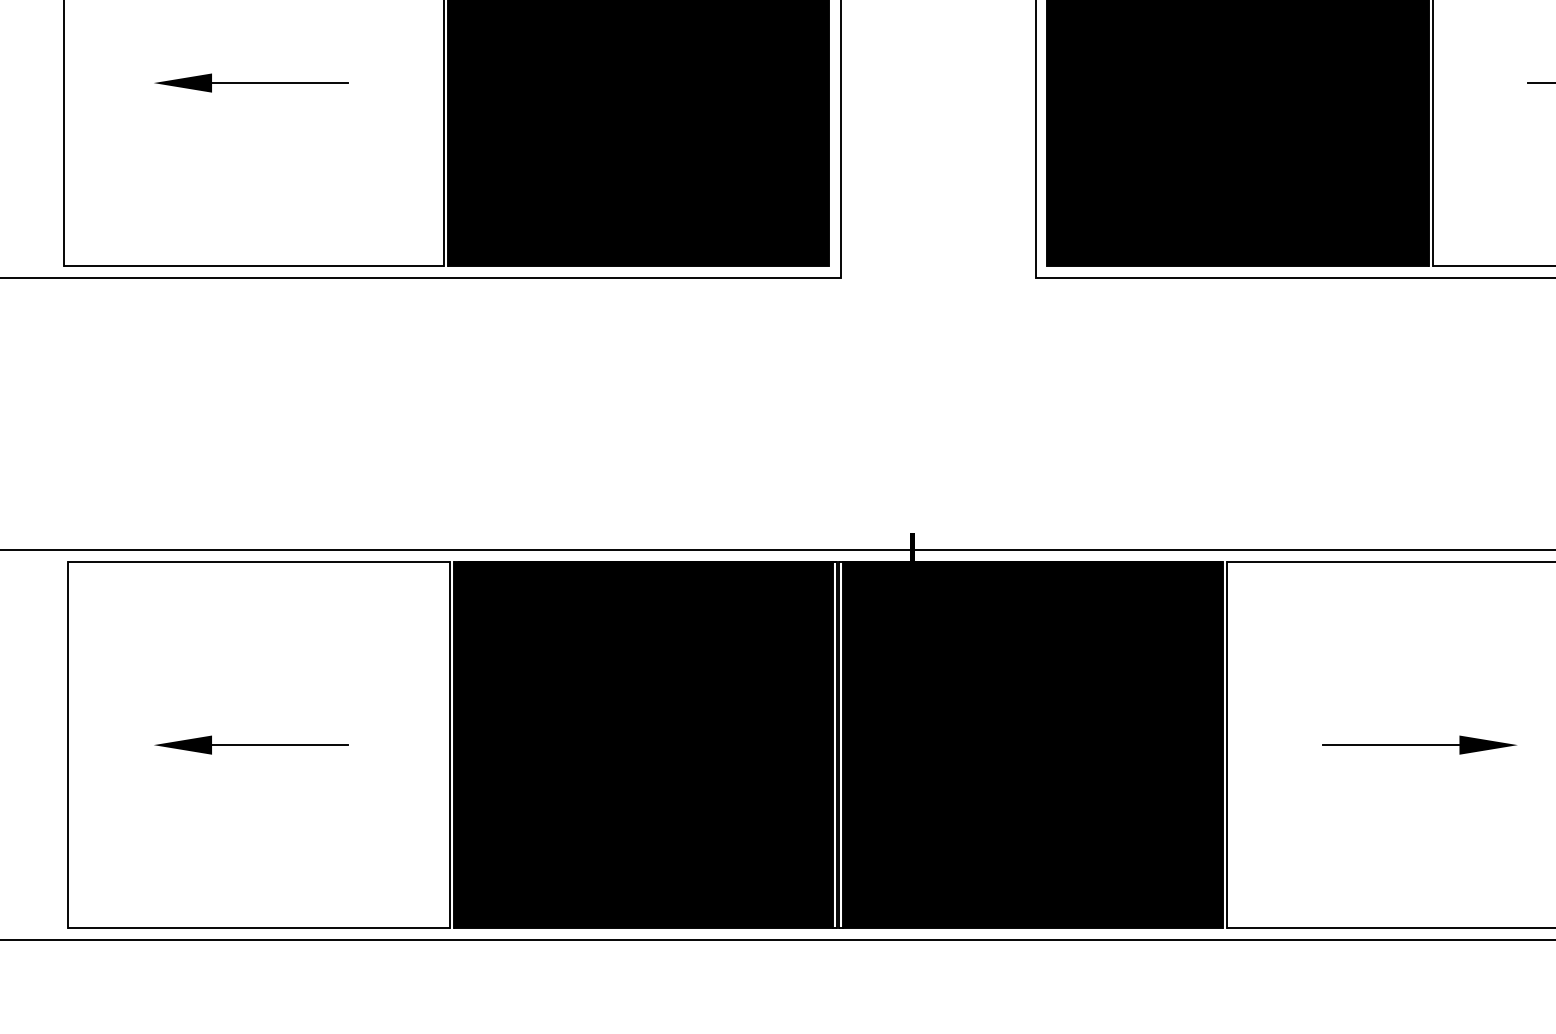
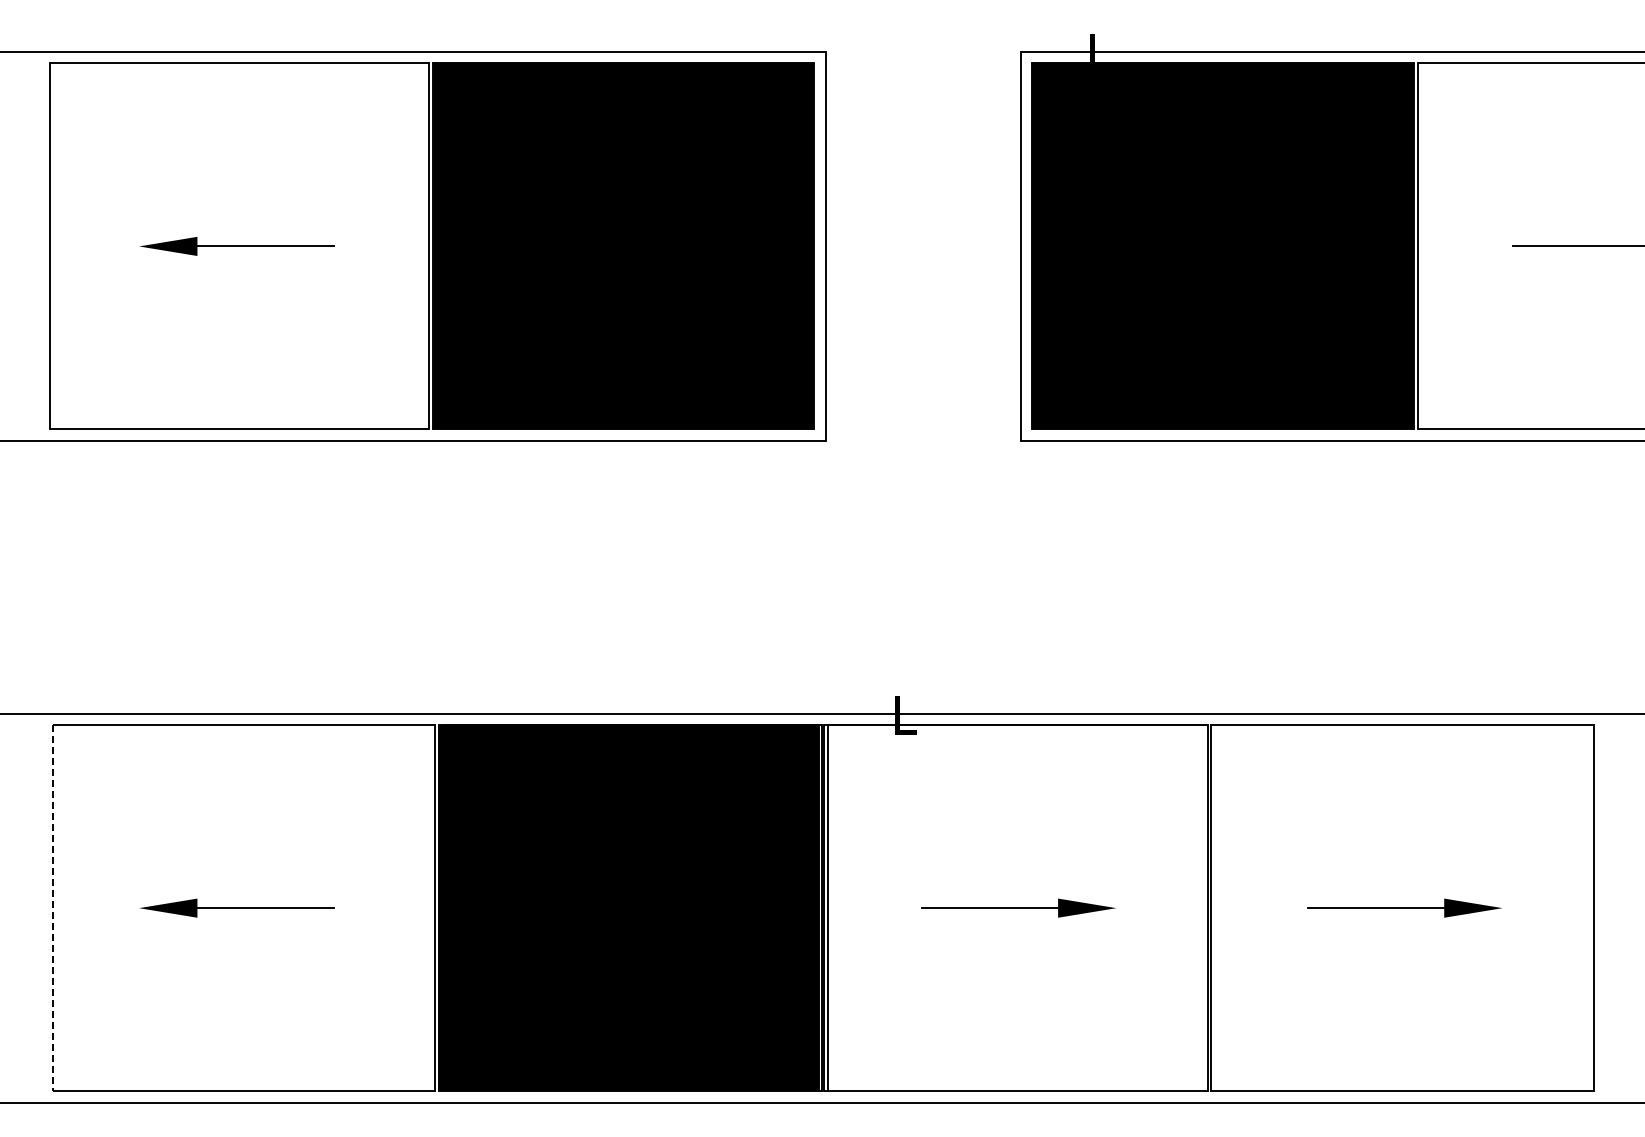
line: (68, 745) -> (53, 908), solid -> dashed
fill: (1032, 745) -> (1017, 908), removed

